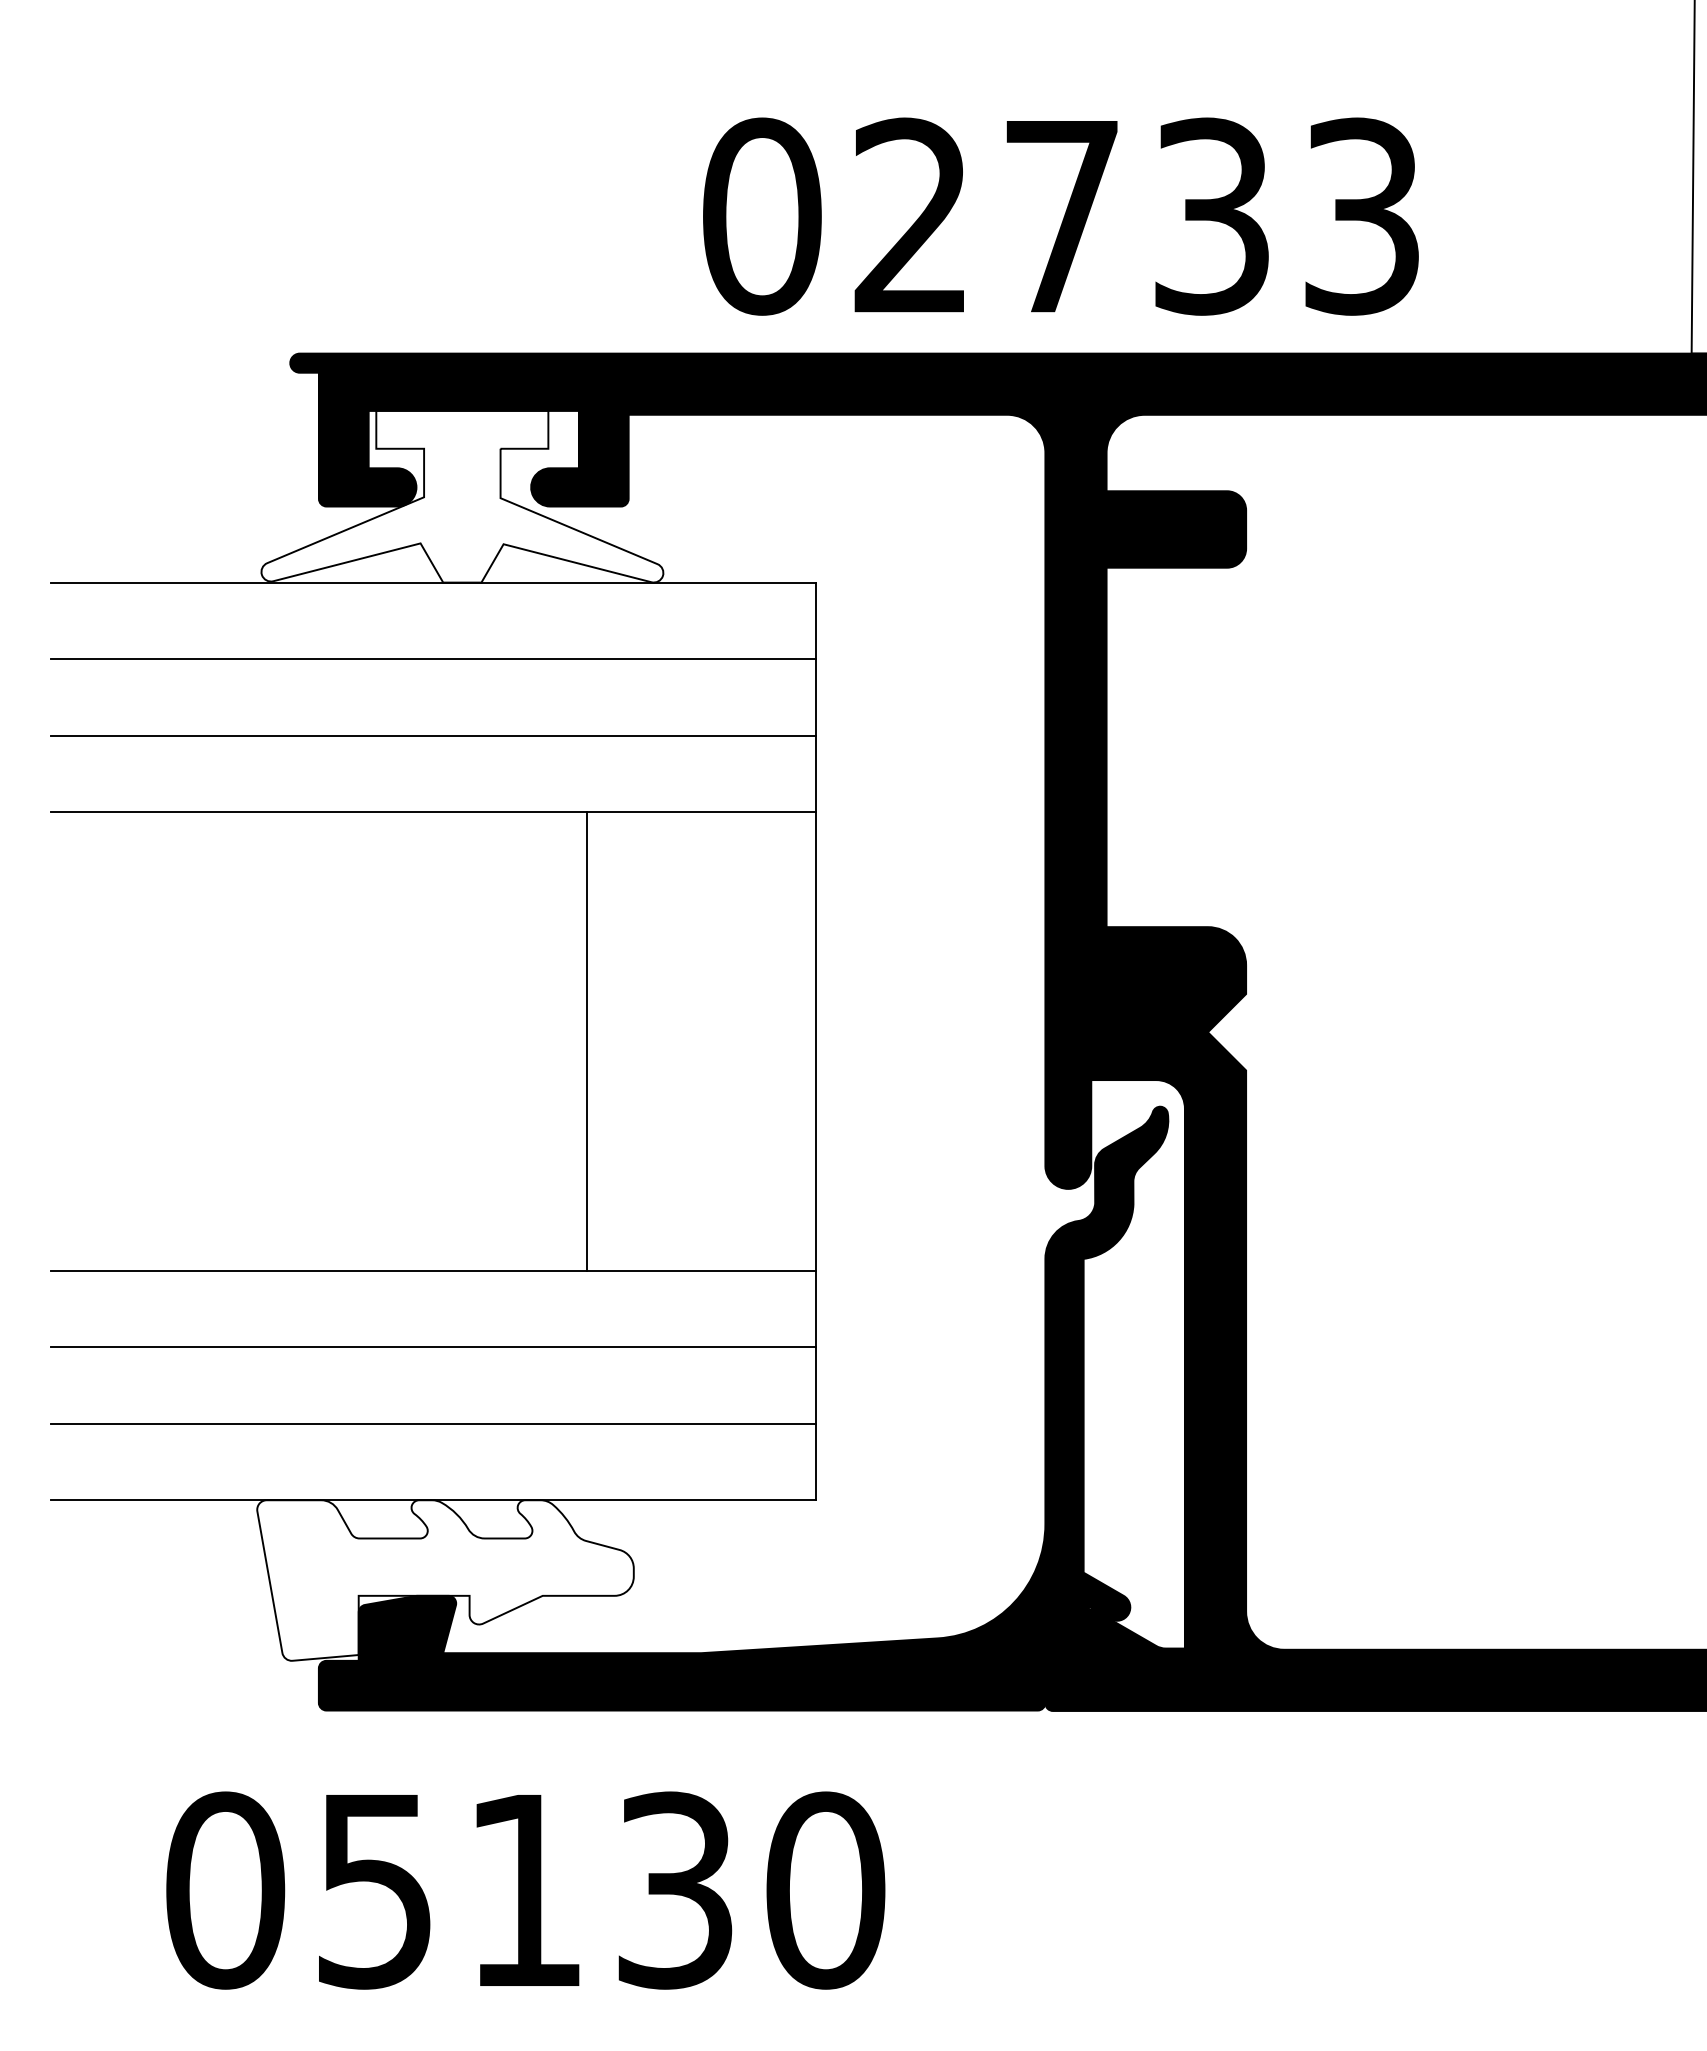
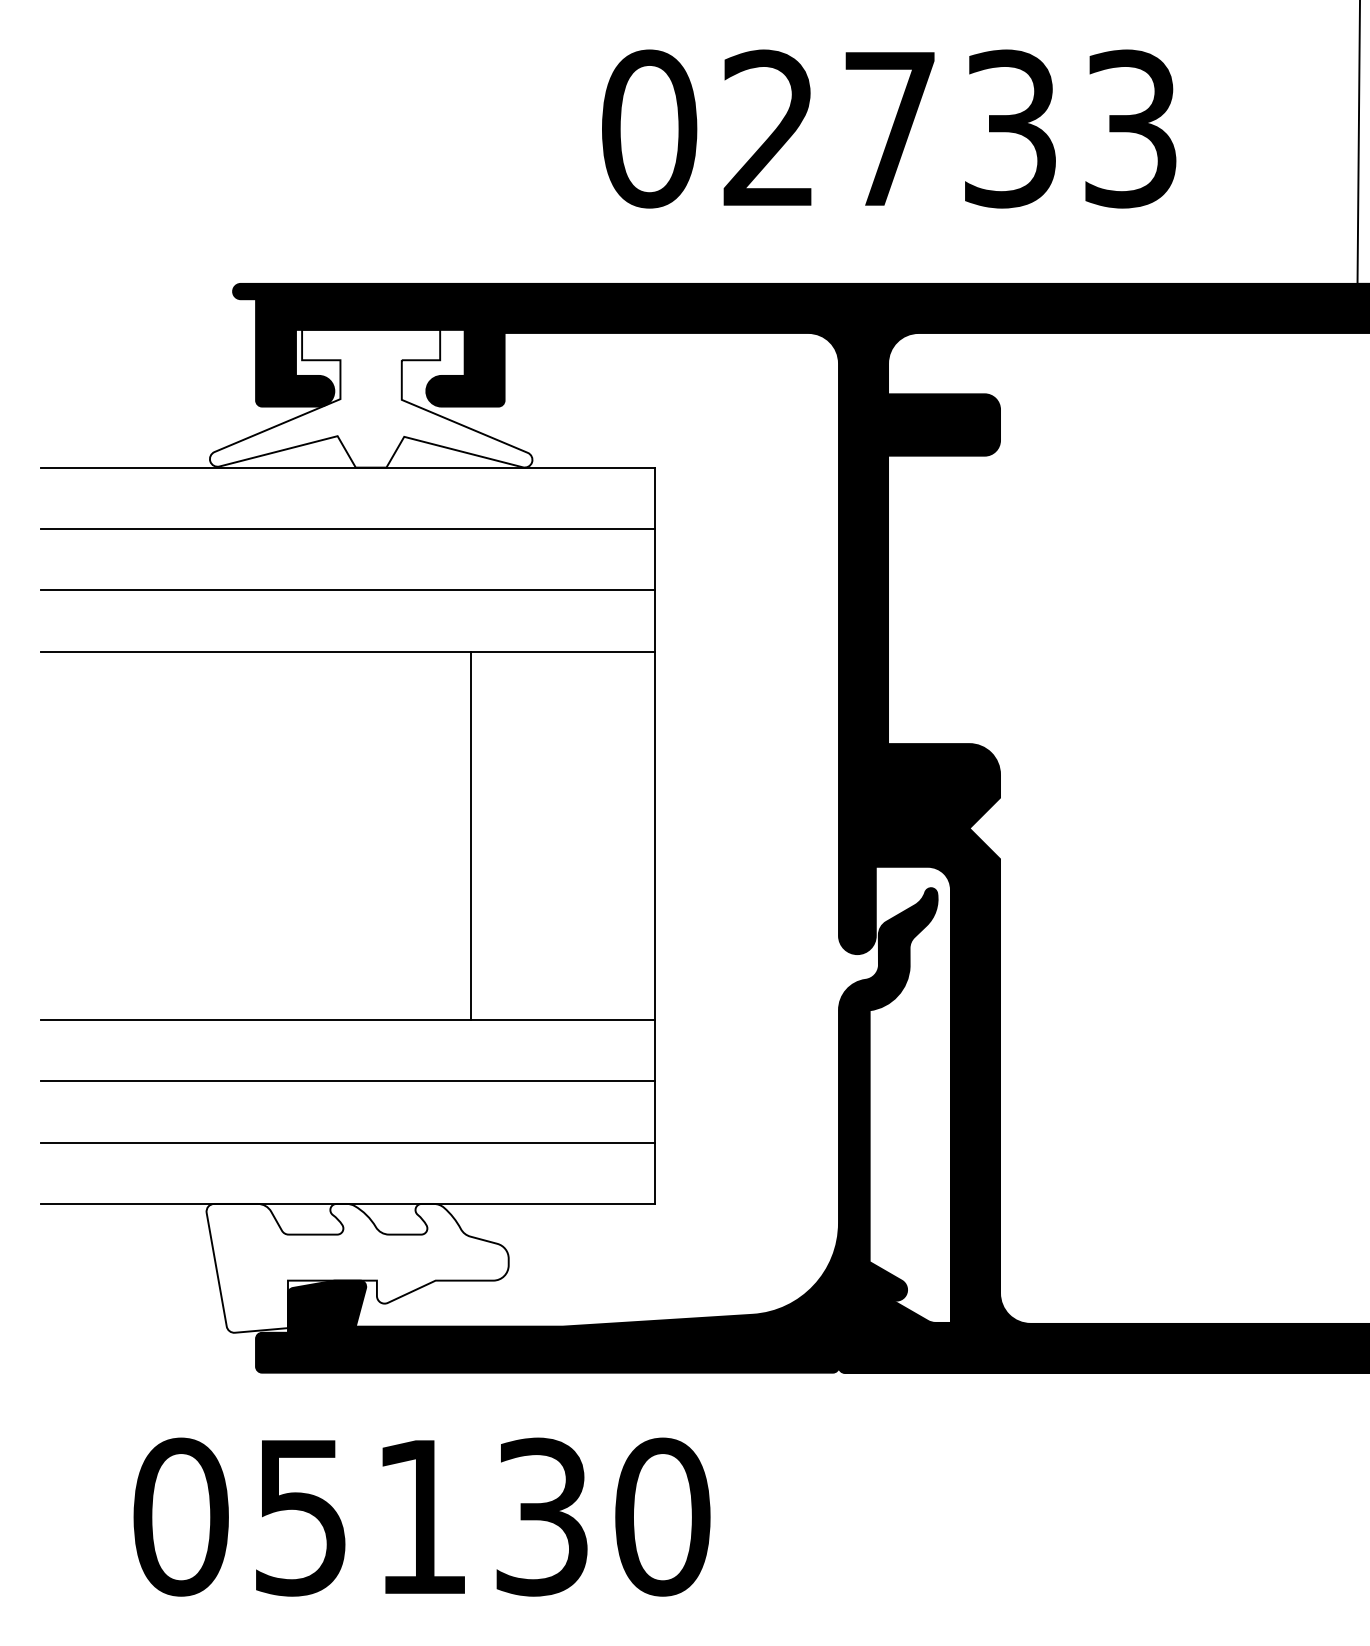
text: (1060, 216) -> (888, 128), moved

